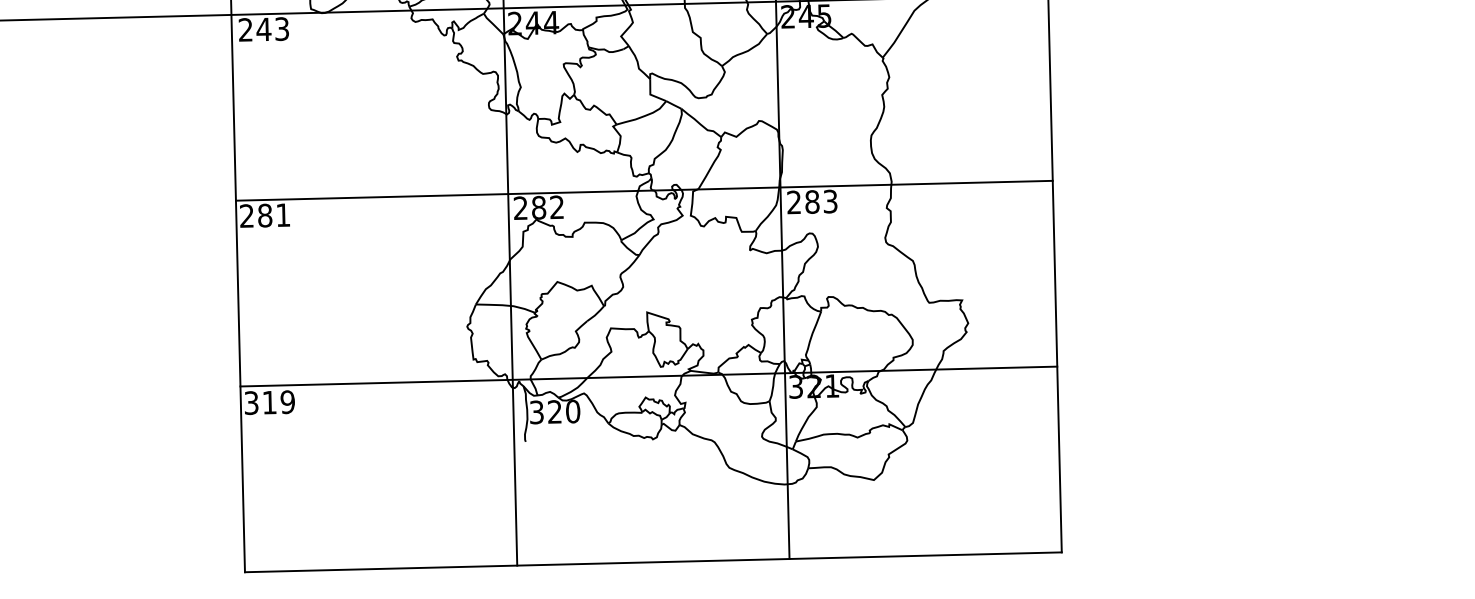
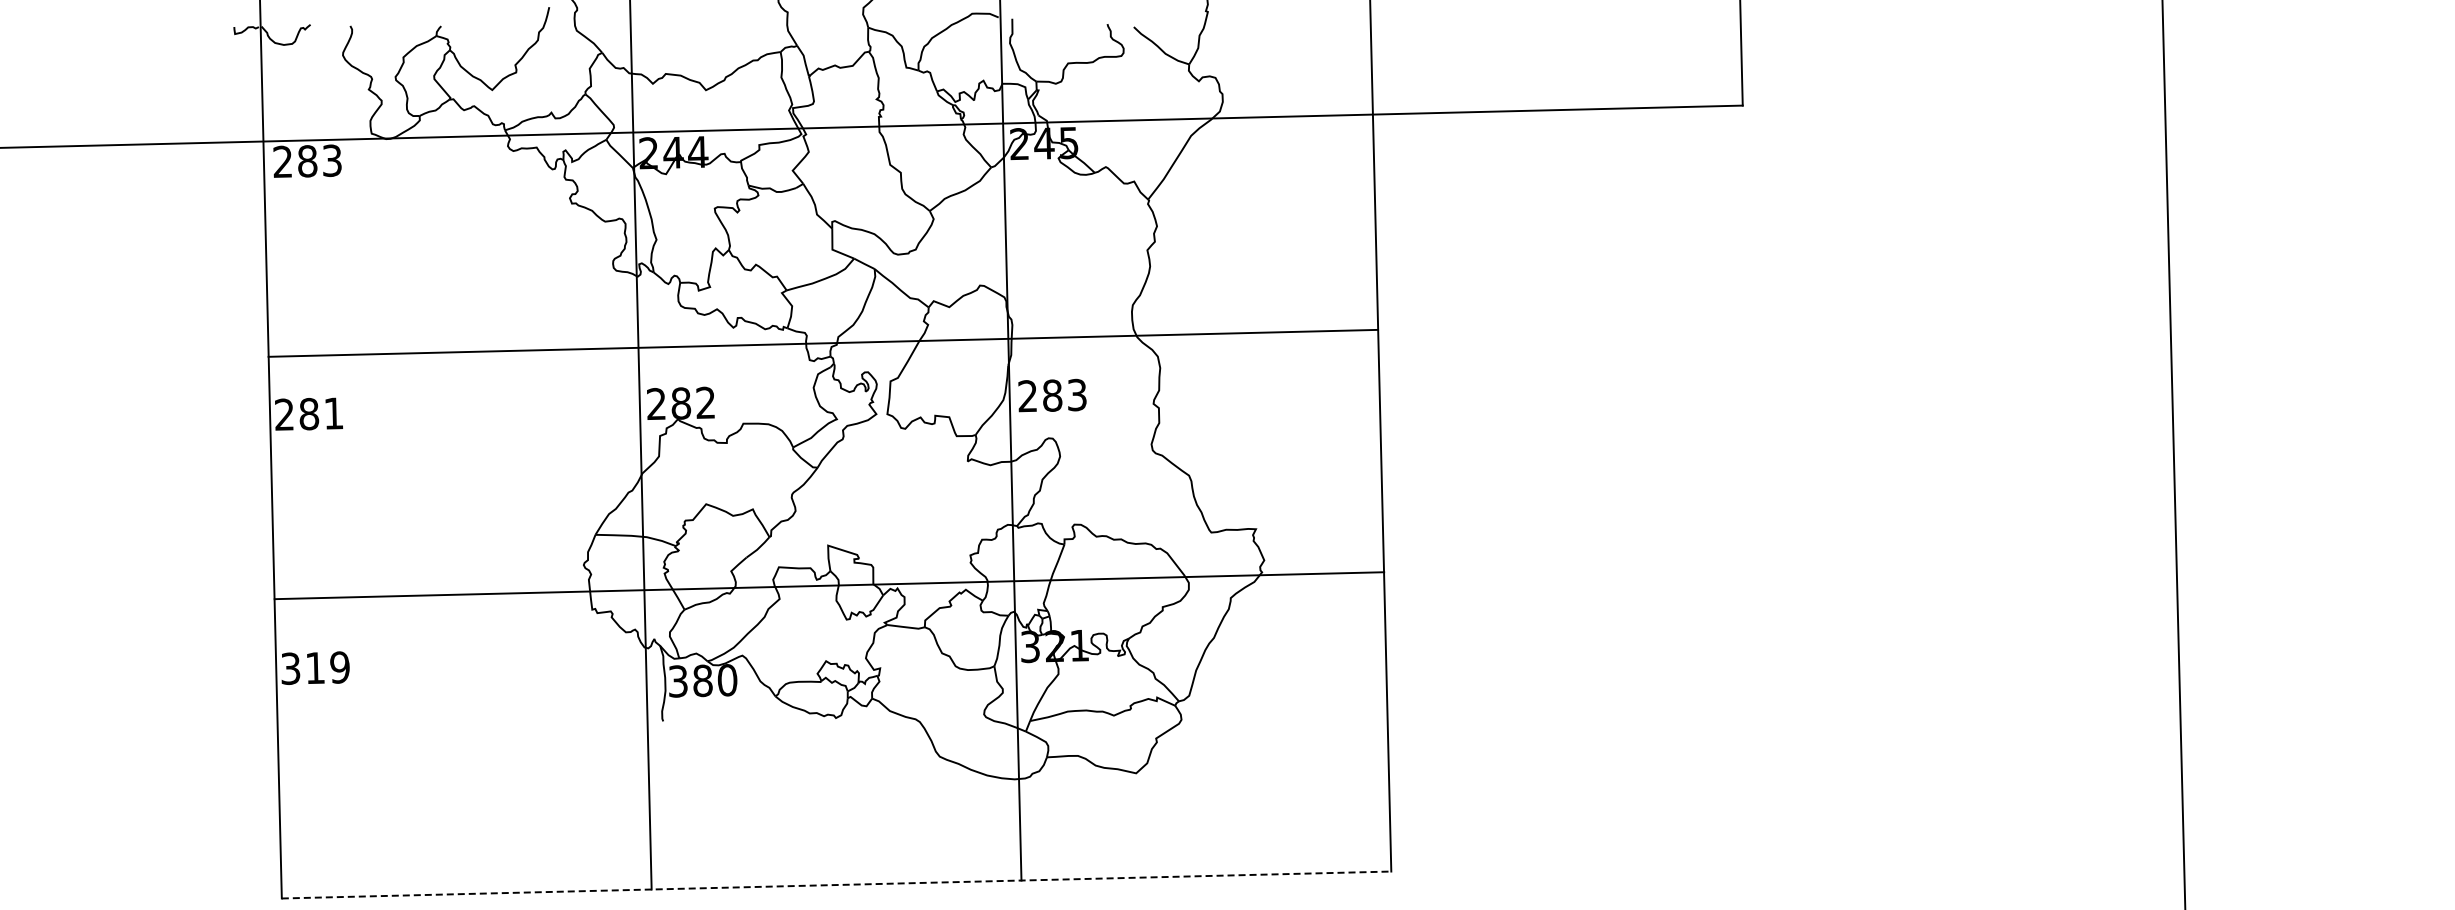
text: (263, 29) -> (307, 161), 243 -> 283
line: (644, 190) -> (823, 342), moved
line: (648, 376) -> (829, 585), moved
text: (554, 411) -> (702, 680), 320 -> 380
line: (653, 562) -> (836, 885), solid -> dashed

